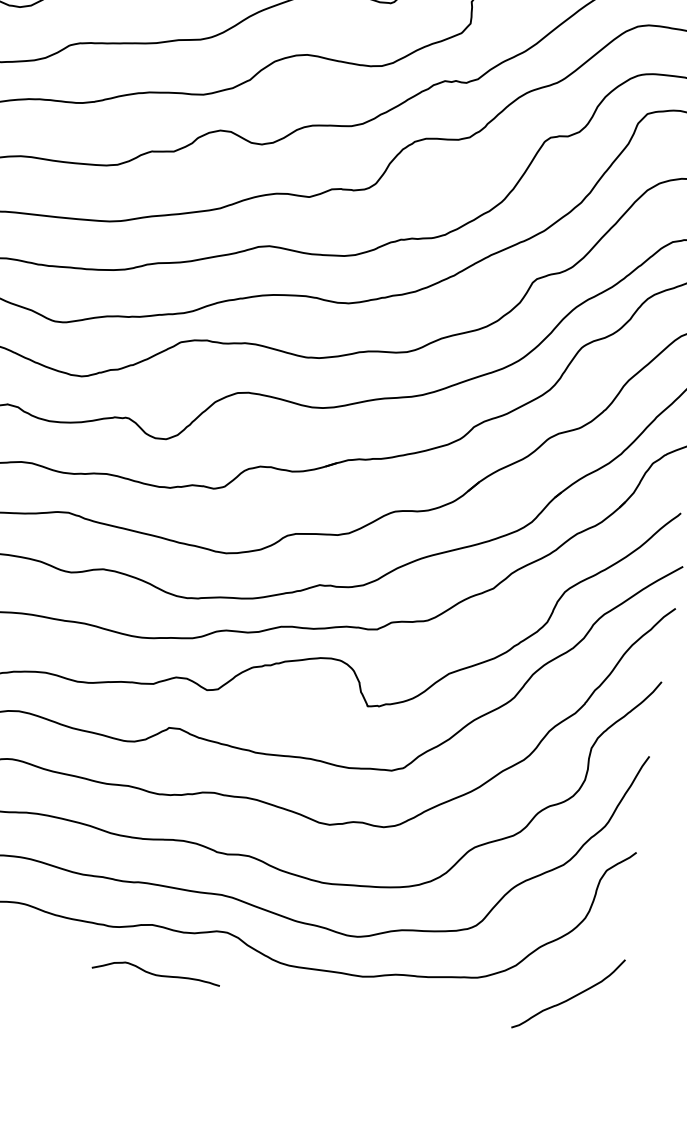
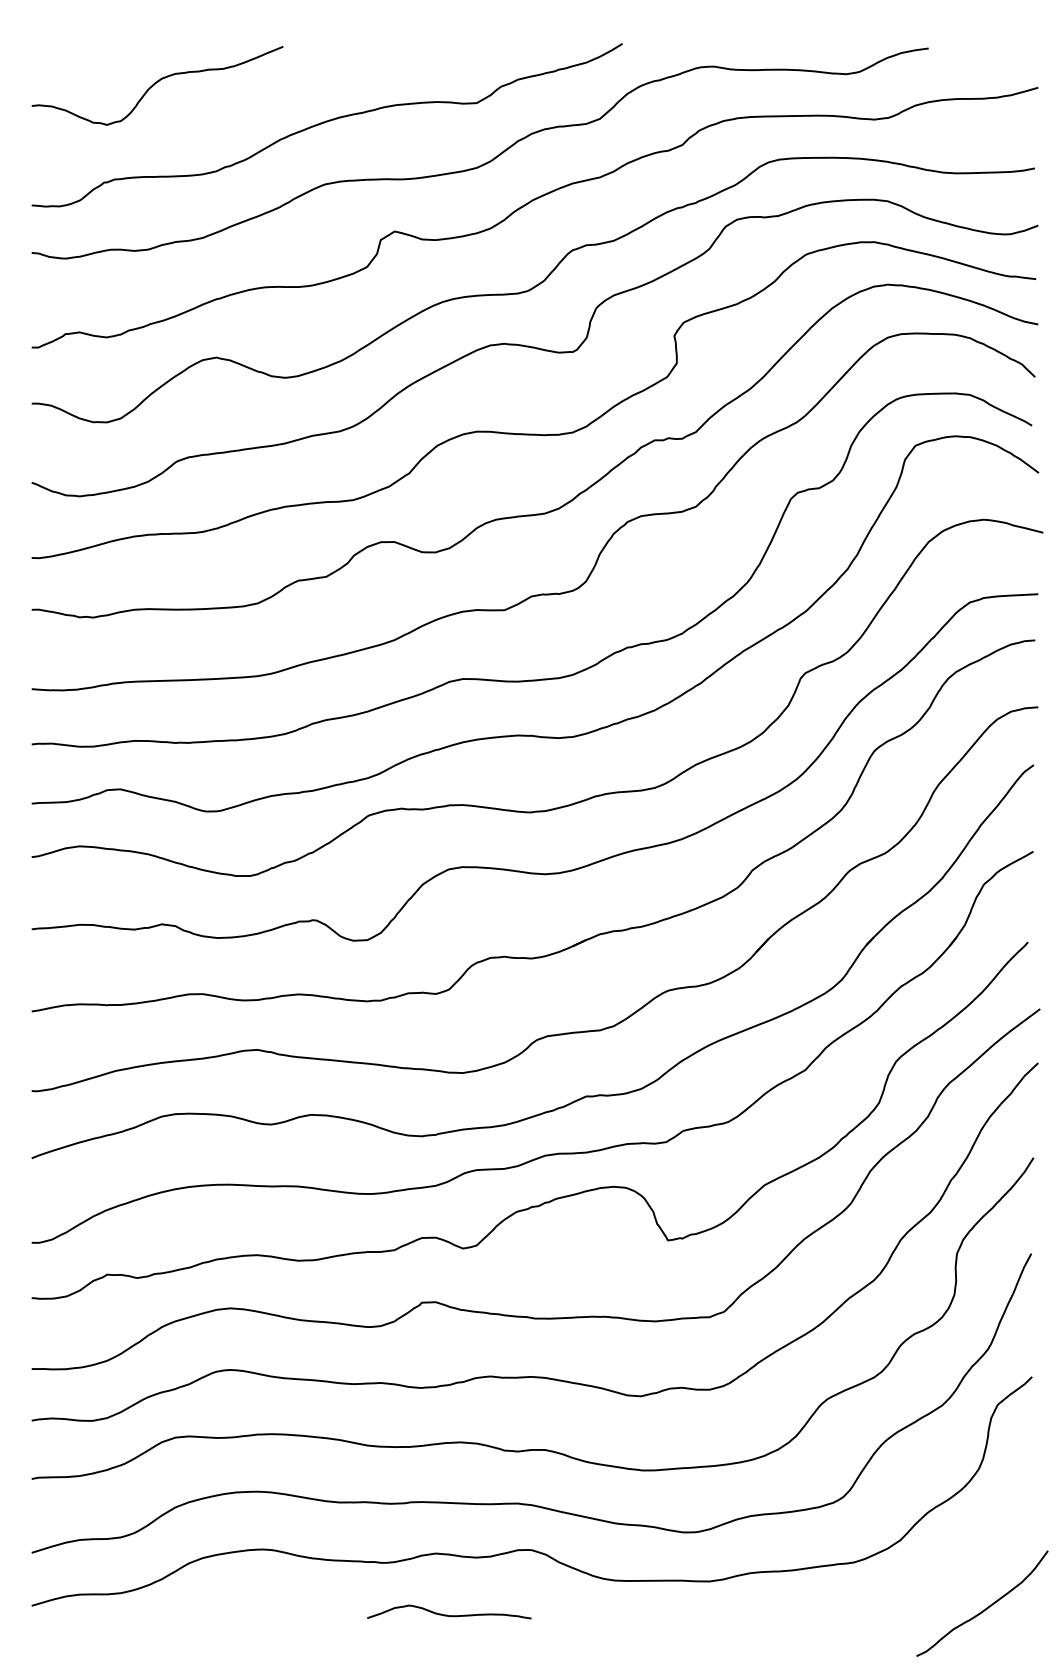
curve: (571, 997) -> (986, 1607), moved

